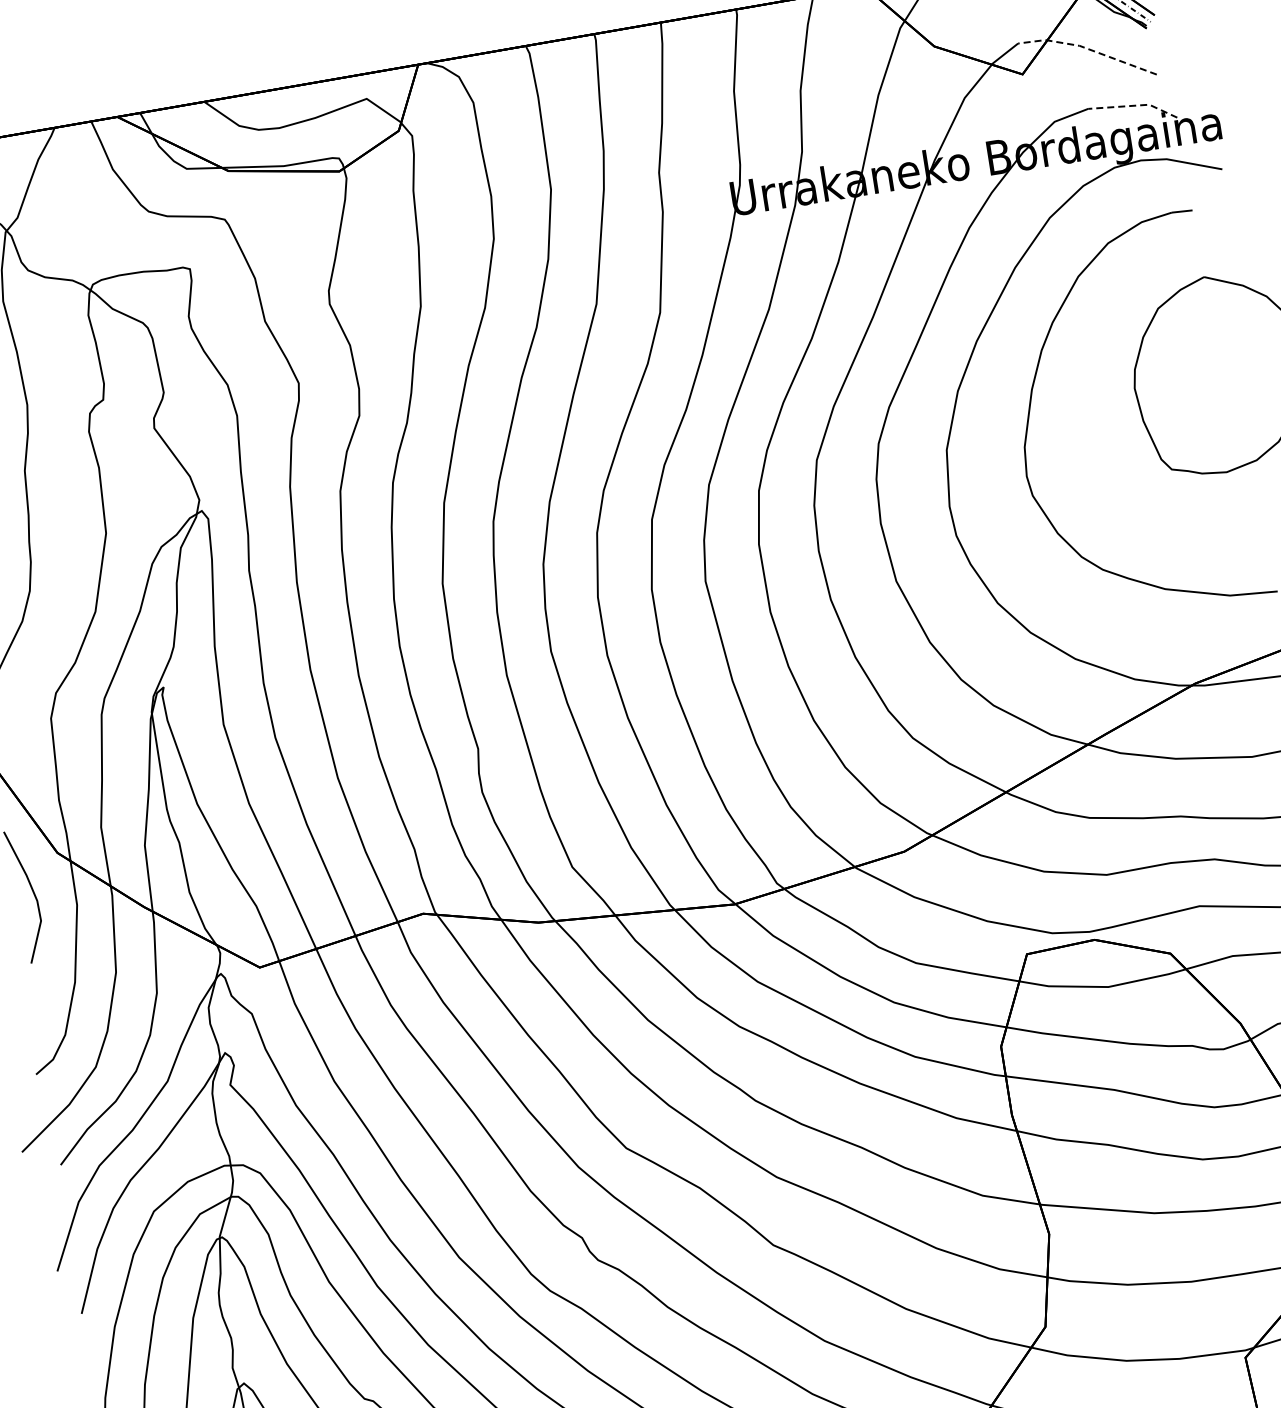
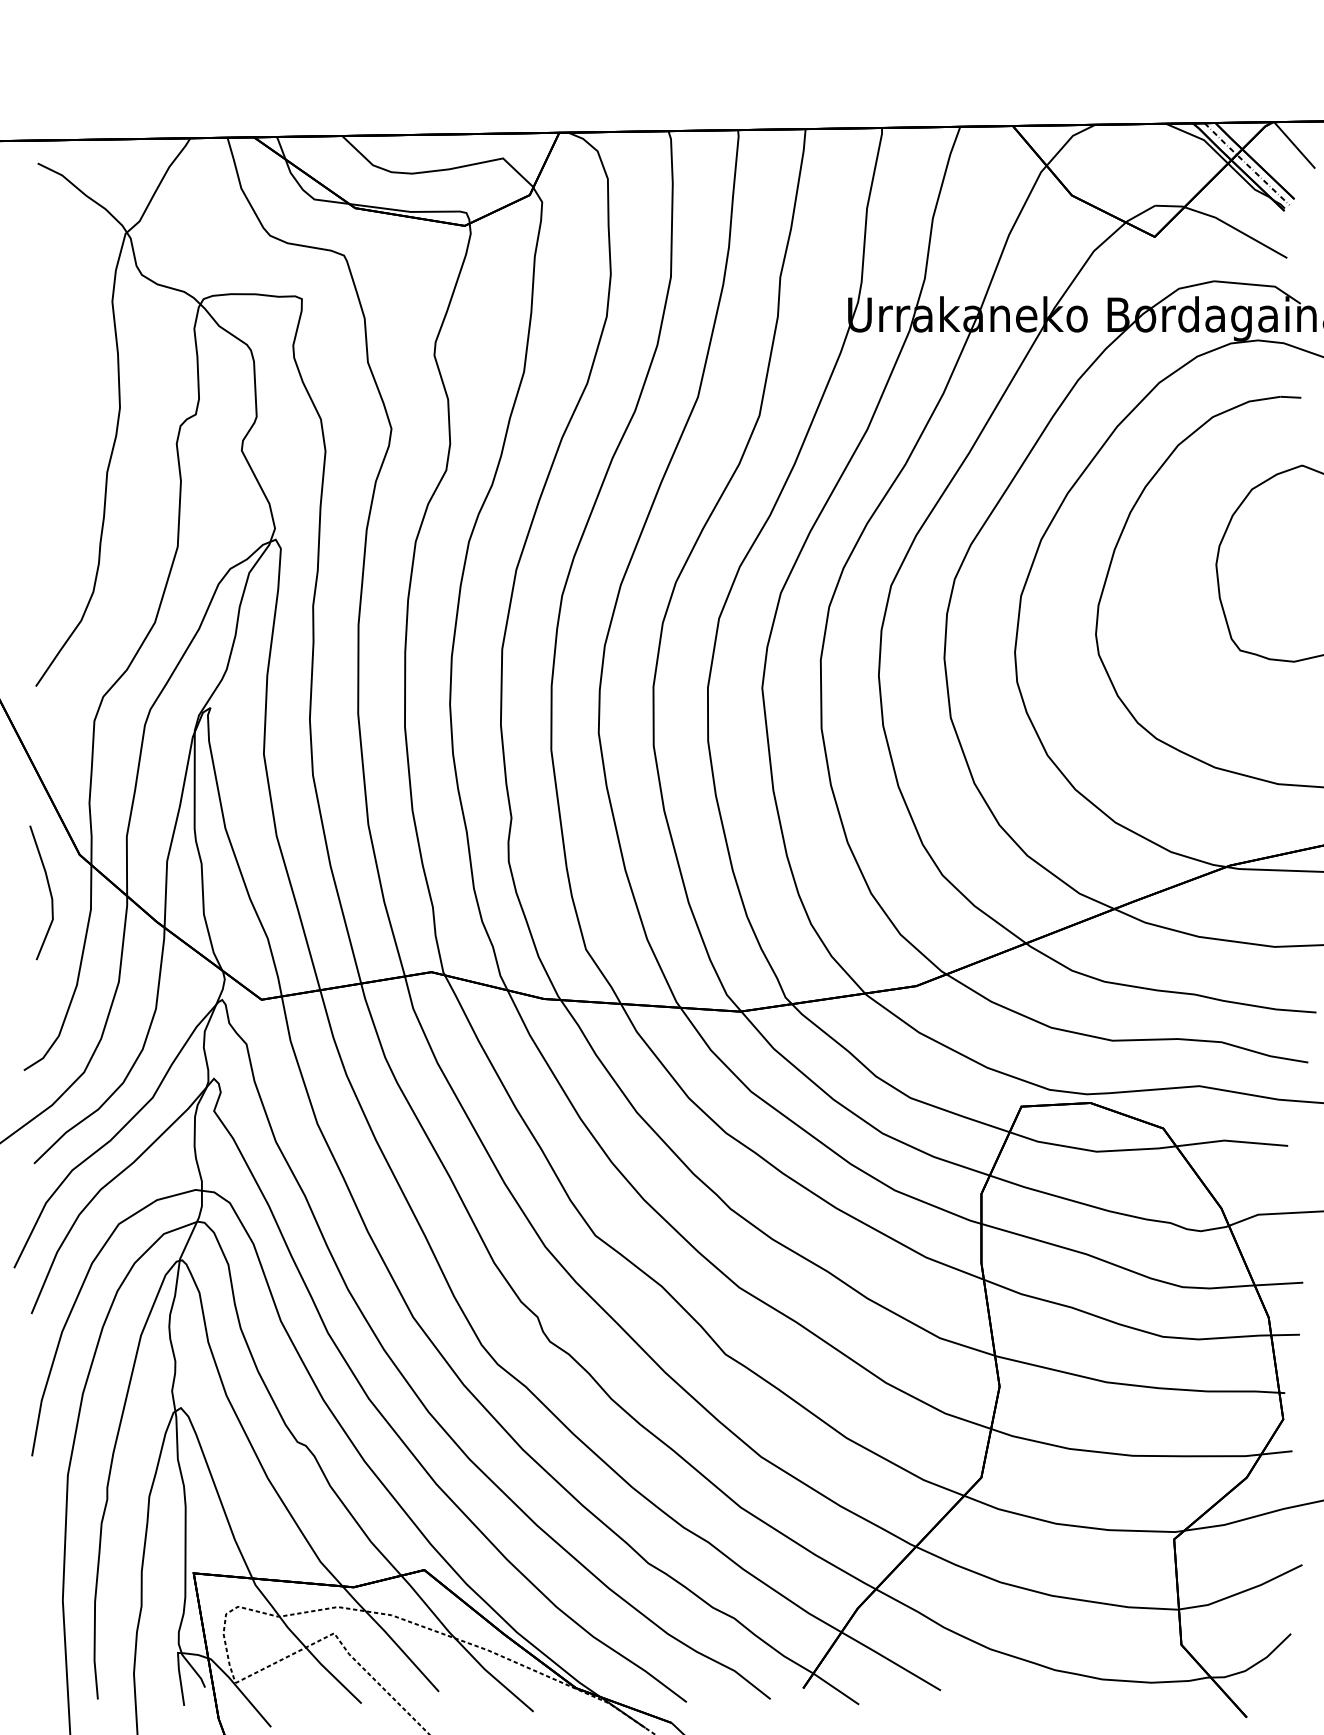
line: (1088, 49) -> (1223, 222), dashed -> solid
line: (1134, 105) -> (1260, 285), dashed -> solid

